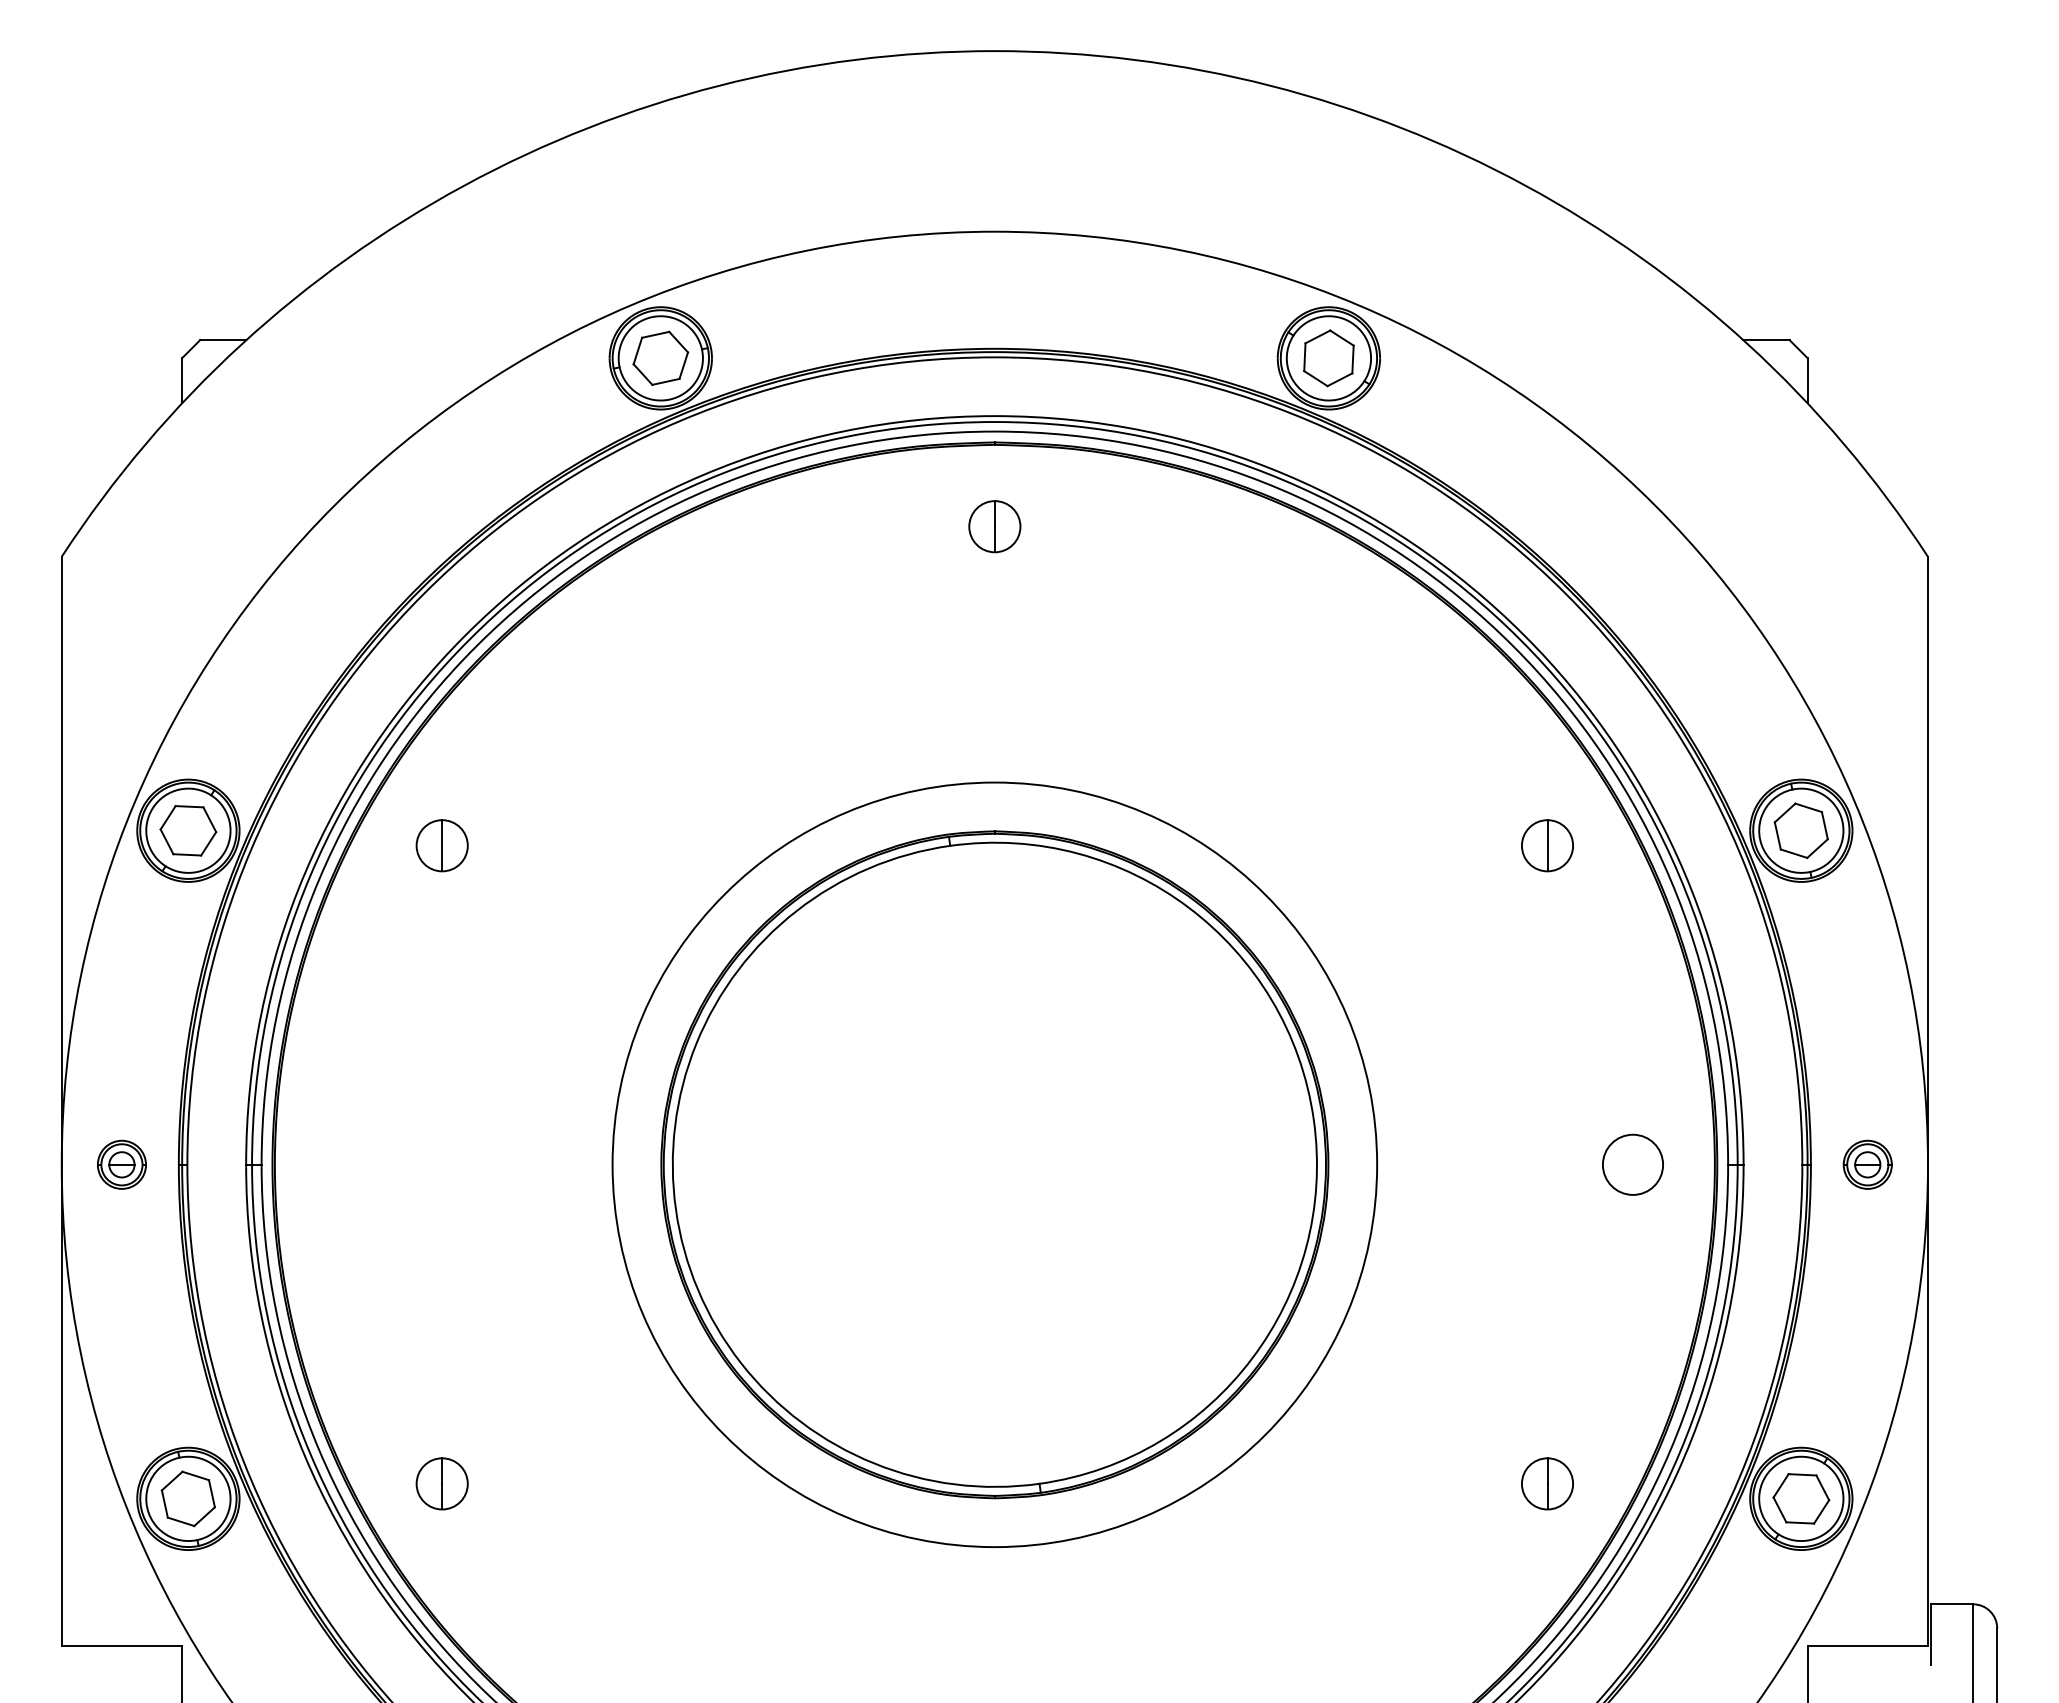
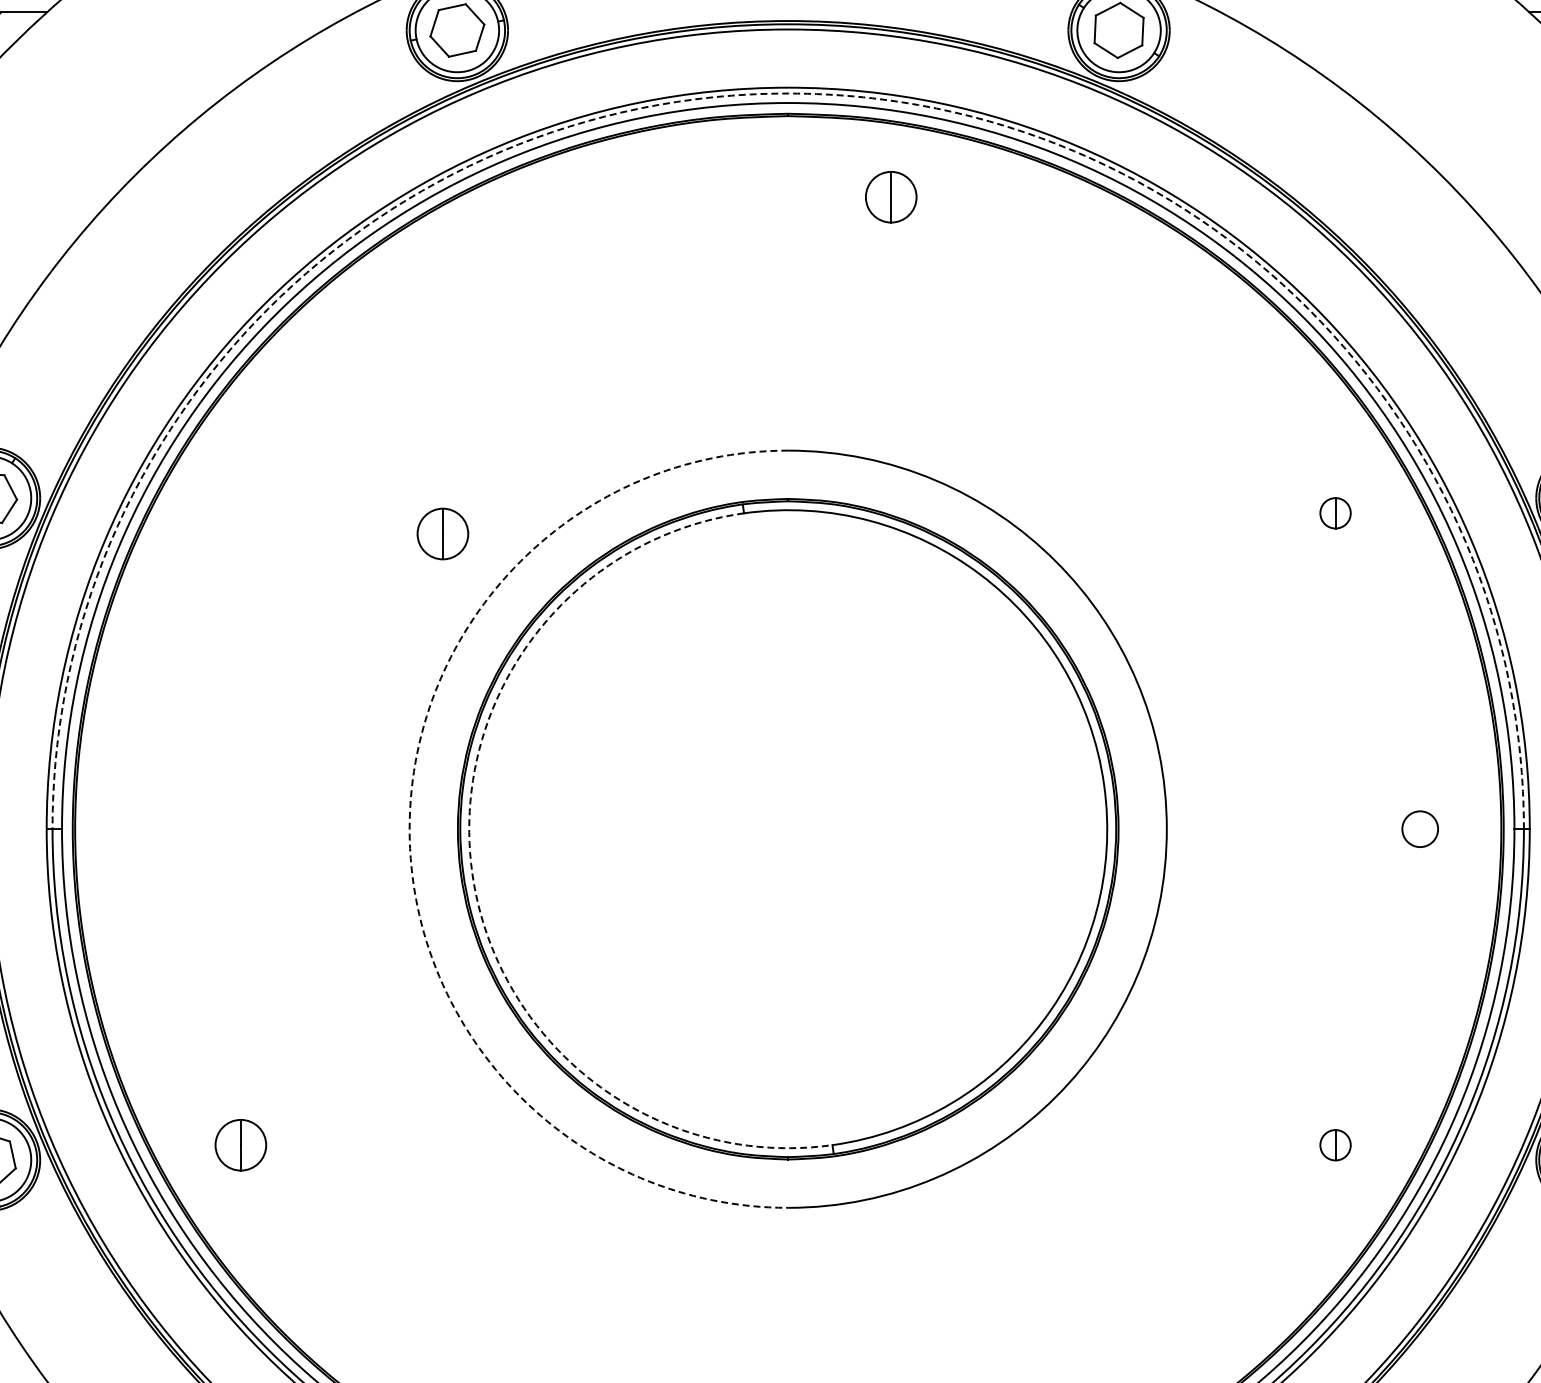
arc: (994, 422) -> (787, 94), solid -> dashed
part: (994, 526) -> (890, 197), moved
part: (441, 845) -> (442, 533), moved
part: (1547, 845) -> (1335, 512), size x0.6
arc: (612, 1164) -> (409, 828), solid -> dashed
circle: (1632, 1164) -> (1419, 828), size x0.6
arc: (675, 1209) -> (471, 873), solid -> dashed
part: (1547, 1483) -> (1335, 1144), size x0.6

